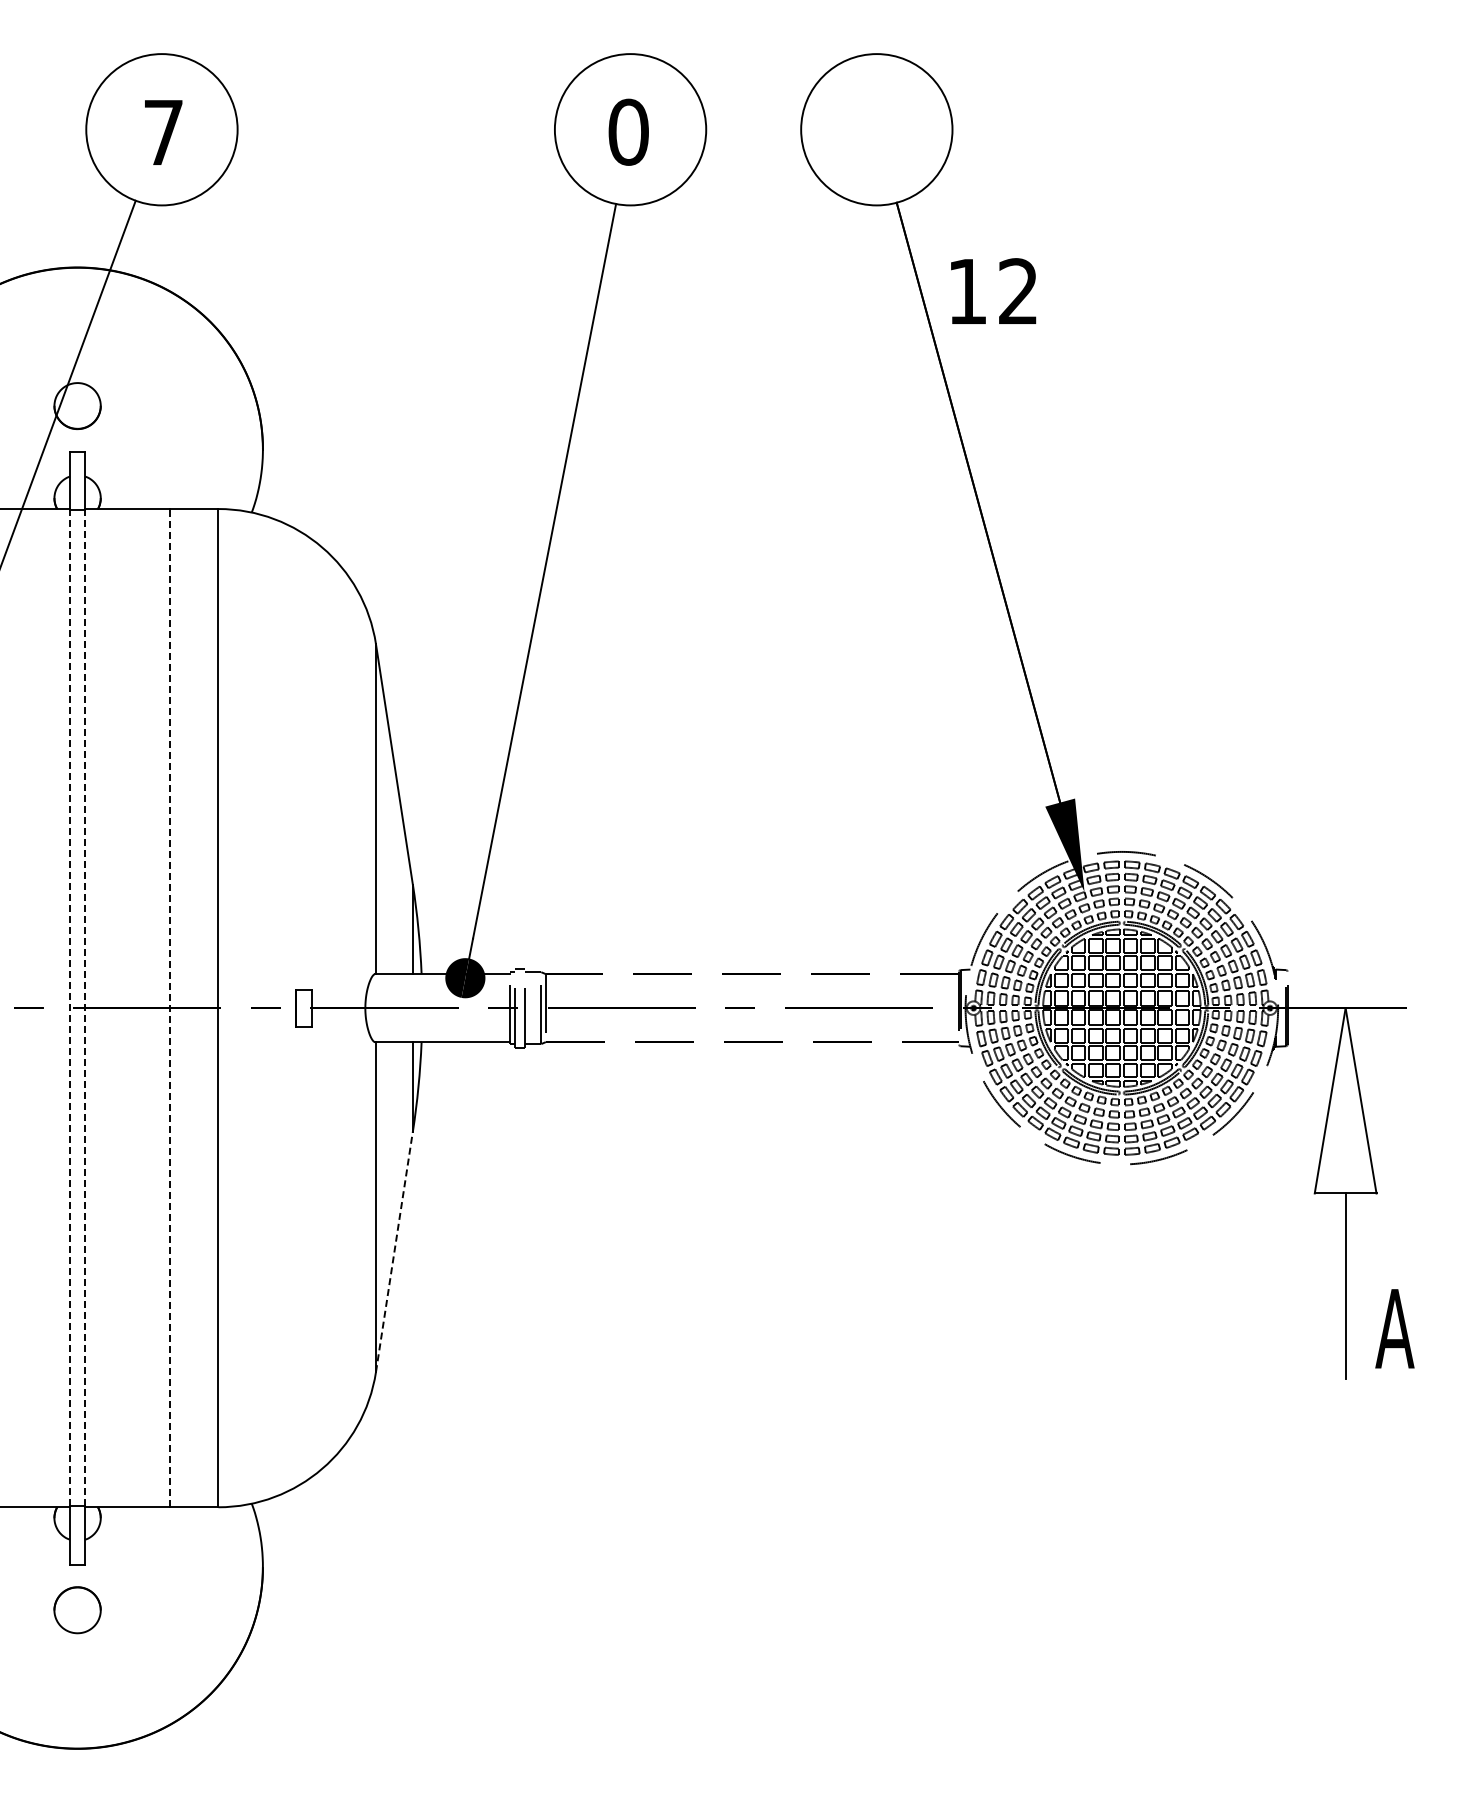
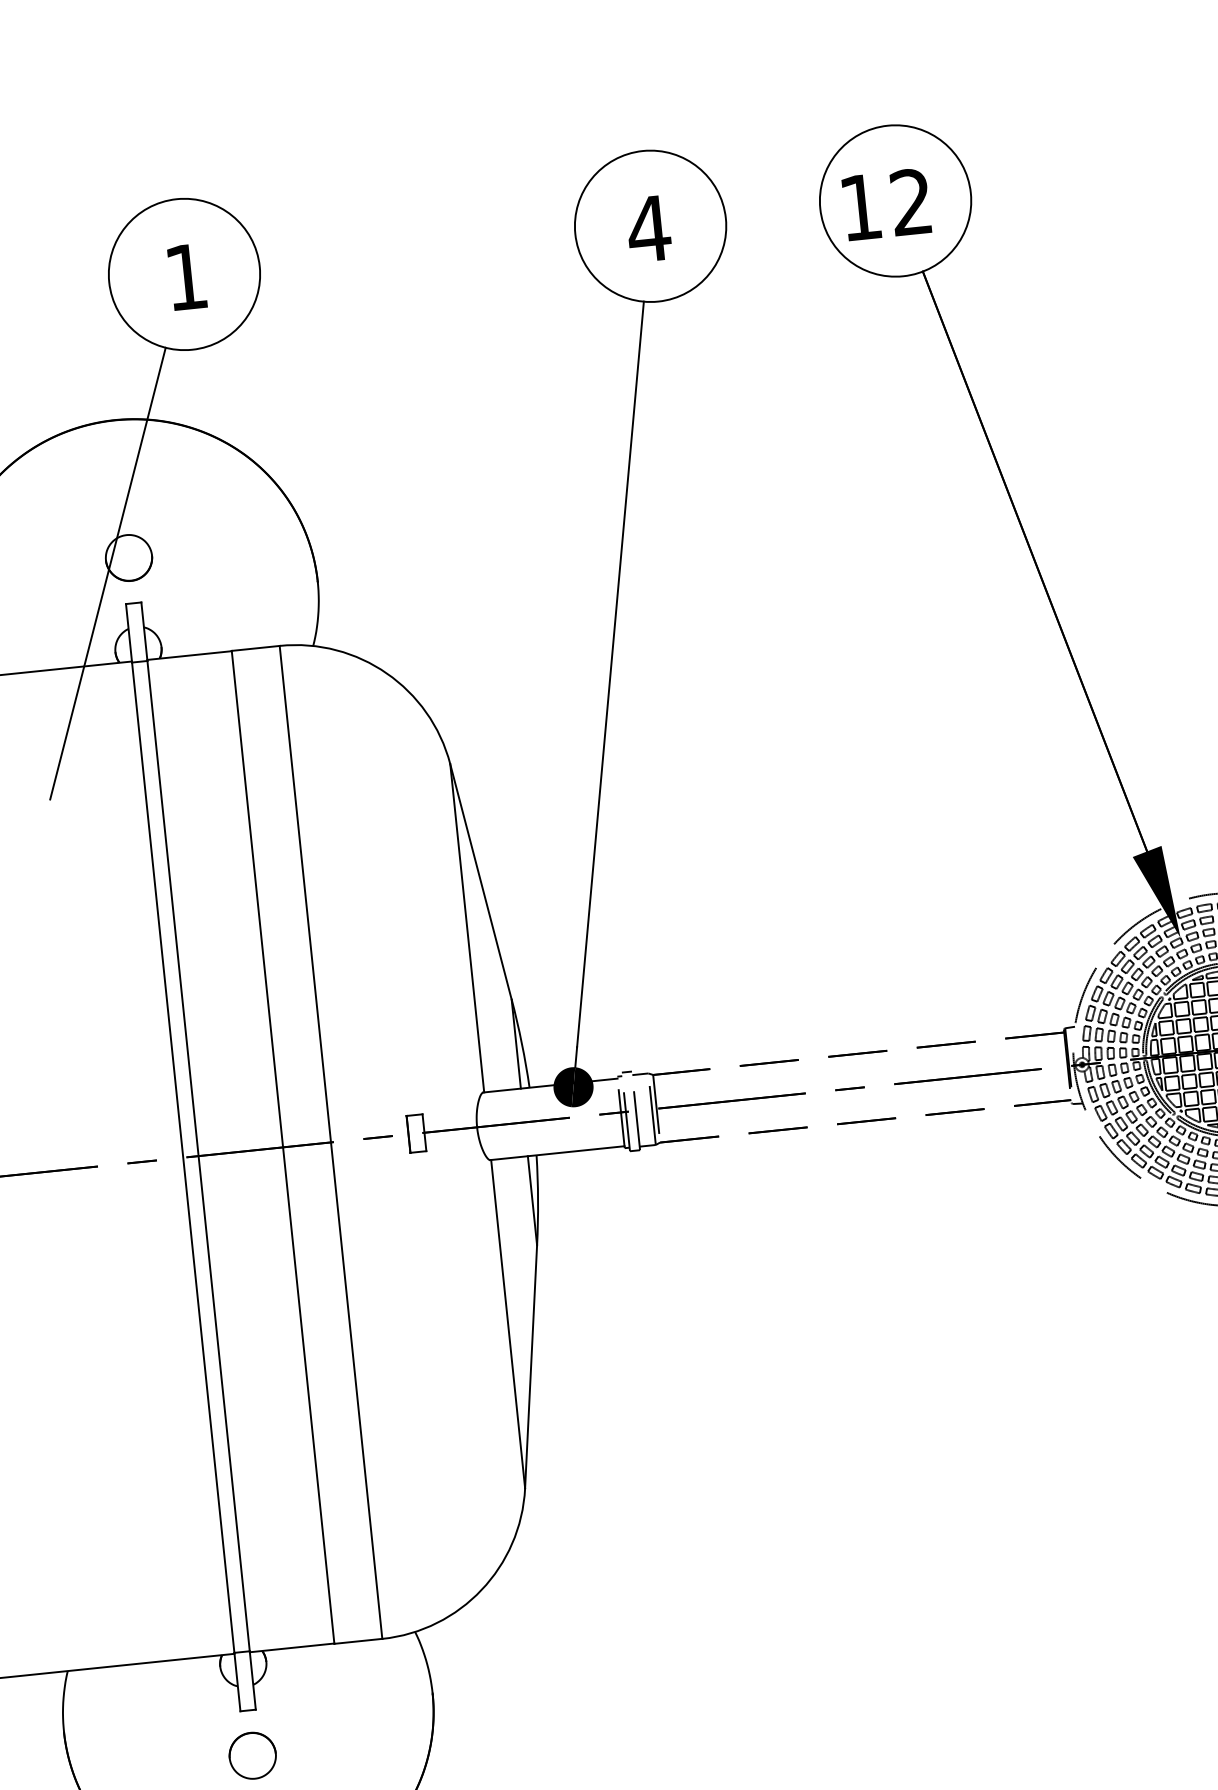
text: (628, 131) -> (648, 228), 0 -> 4
text: (163, 132) -> (186, 277), 7 -> 1
text: (993, 290) -> (886, 203), moved
line: (170, 1007) -> (283, 1146), dashed -> solid
line: (69, 1008) -> (182, 1158), dashed -> solid
line: (85, 1008) -> (198, 1156), dashed -> solid
line: (394, 1251) -> (531, 1366), dashed -> solid

